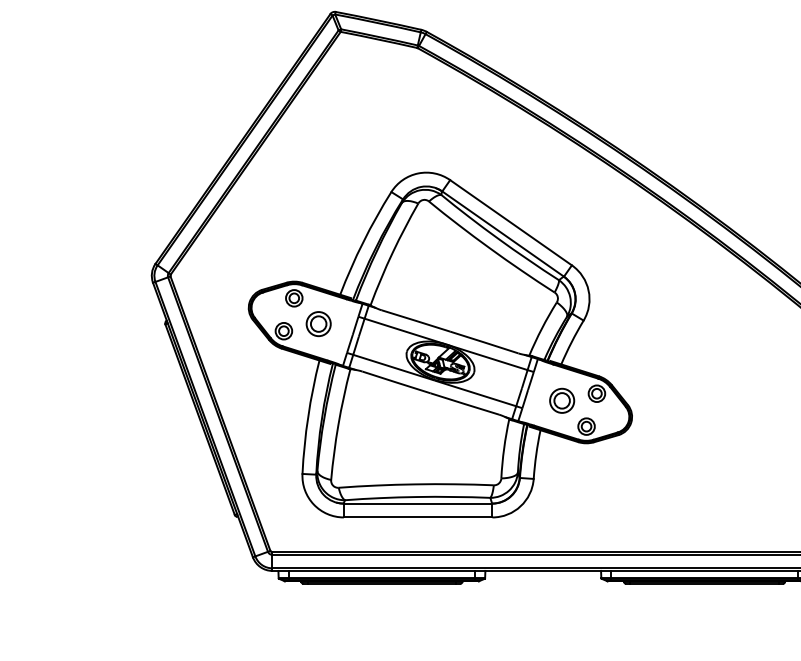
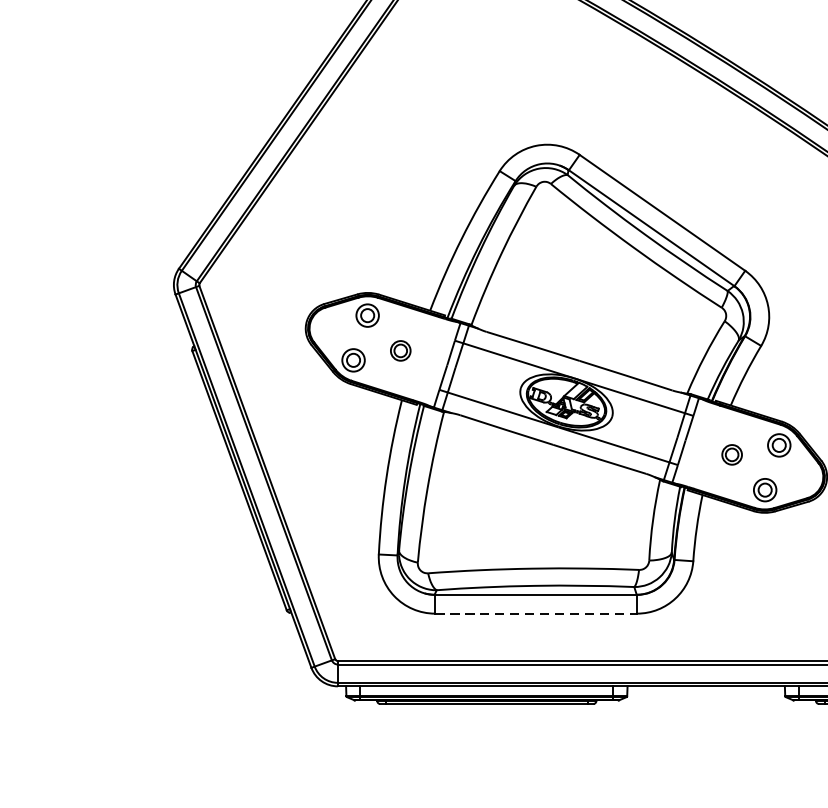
part: (318, 324) -> (400, 351), size x0.6
part: (562, 400) -> (732, 454), size x0.6
line: (418, 517) -> (536, 613), solid -> dashed

